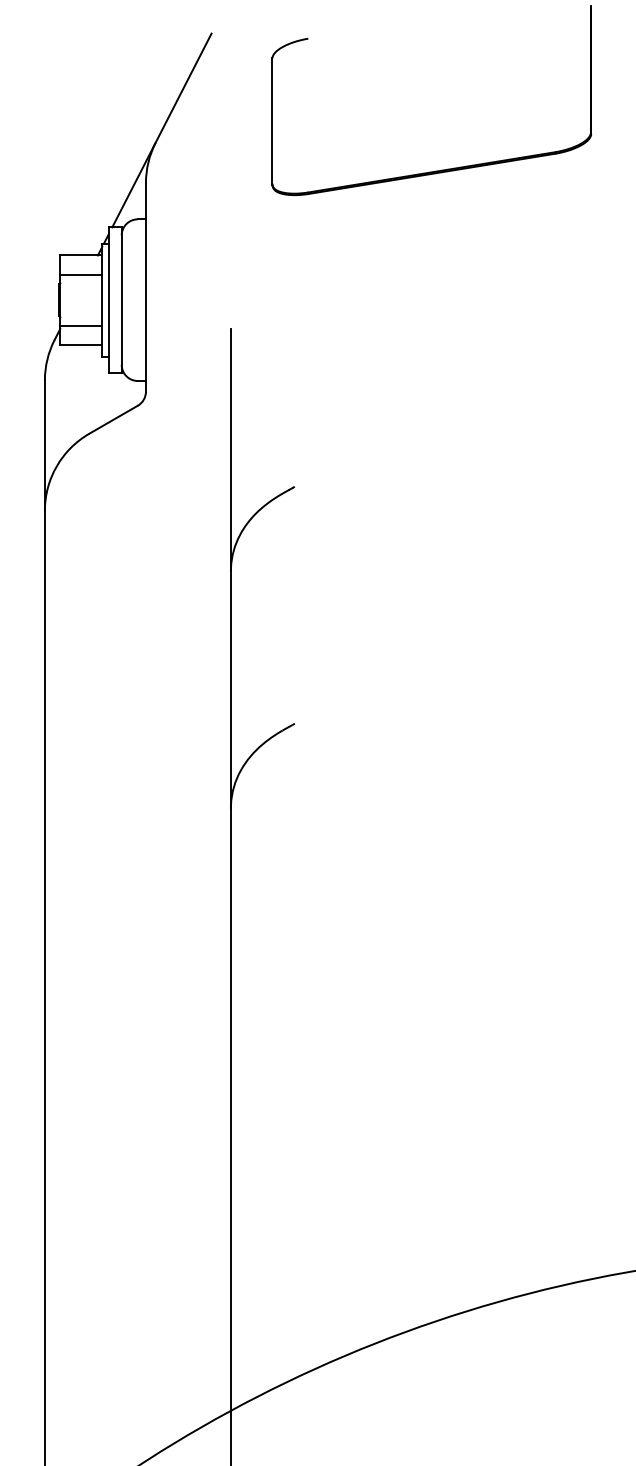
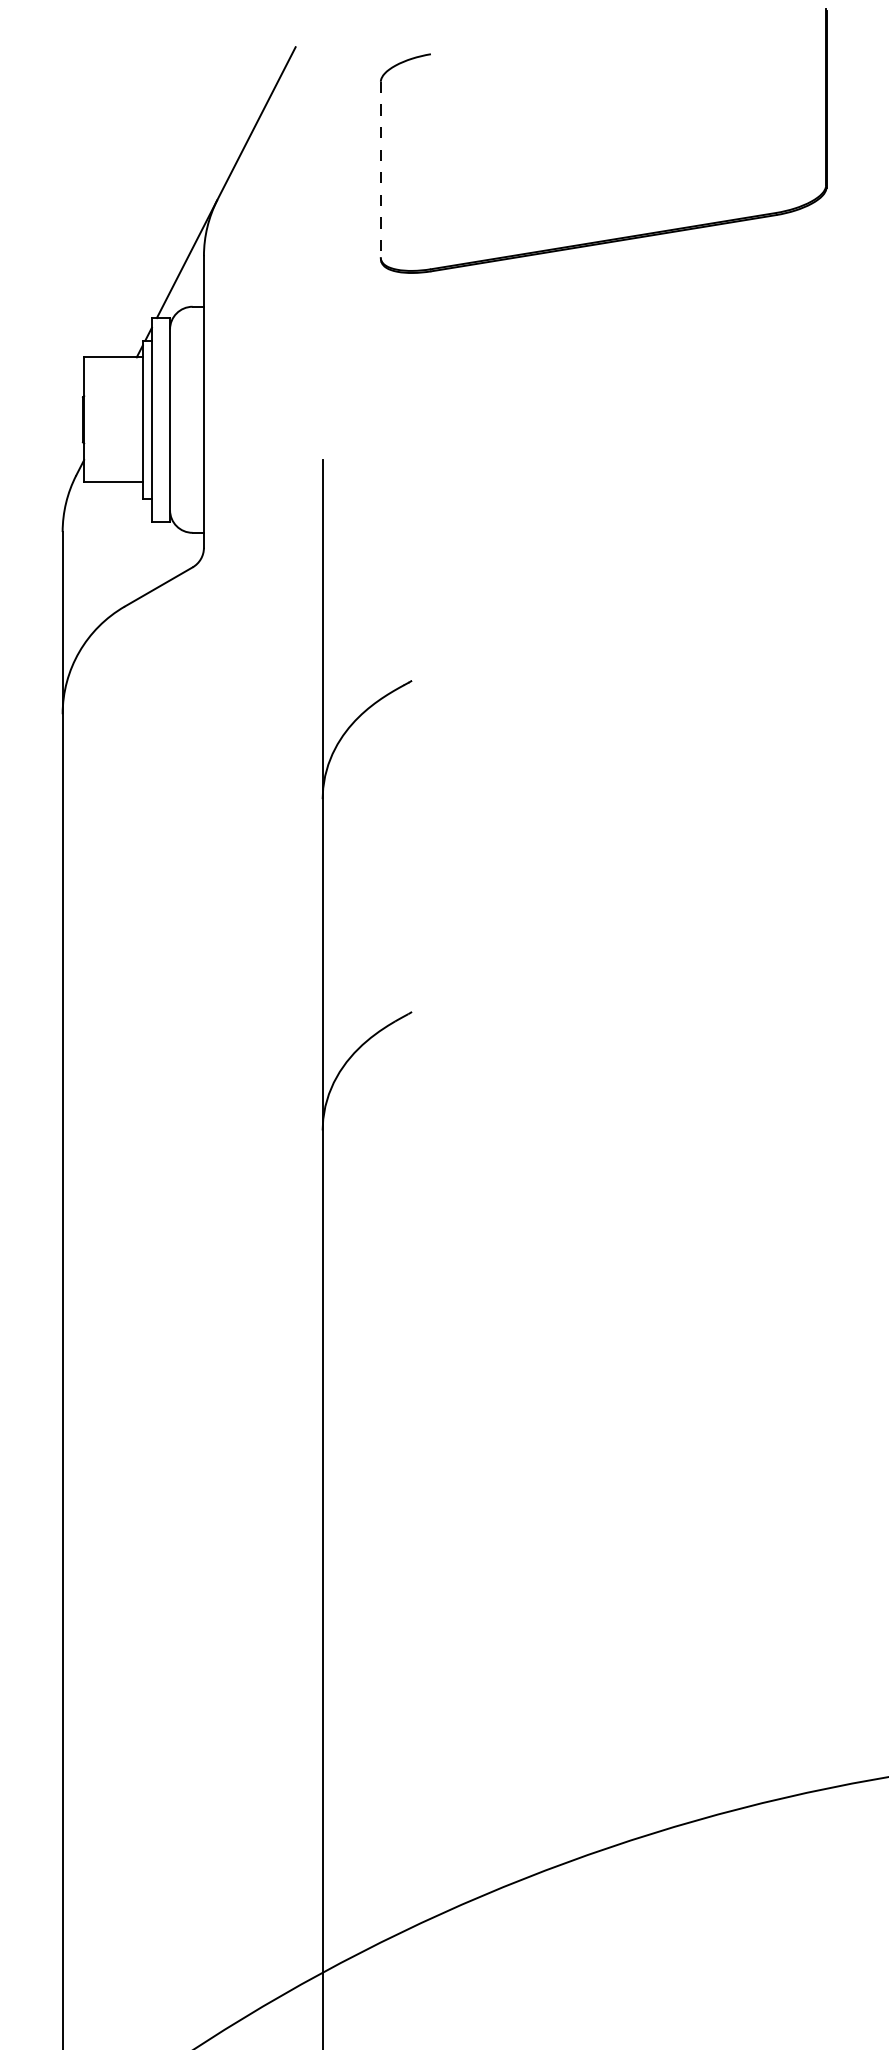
line: (272, 121) -> (380, 170), solid -> dashed
line: (81, 274) -> (113, 383), removed
line: (81, 325) -> (113, 455), removed

